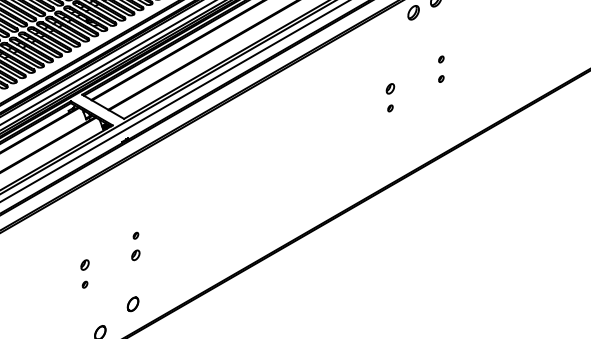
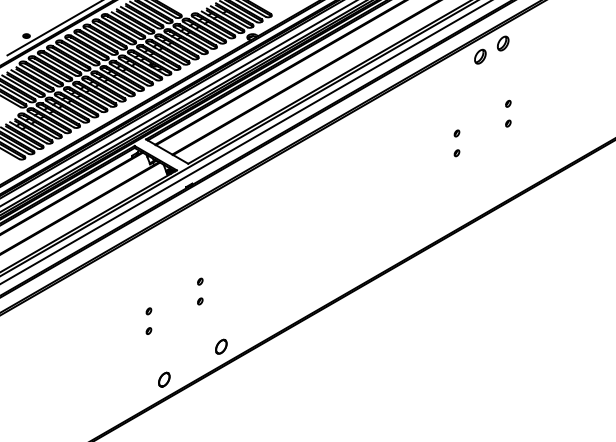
part: (389, 88) -> (456, 133), size x0.62
part: (136, 255) -> (200, 301), size x0.62
part: (84, 265) -> (148, 311), size x0.62
part: (133, 303) -> (221, 346), moved

